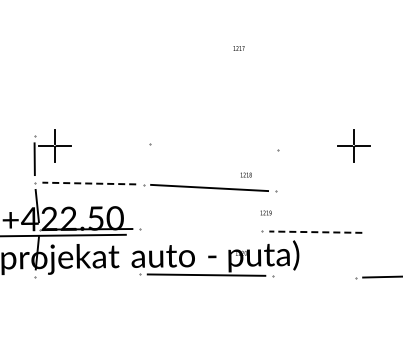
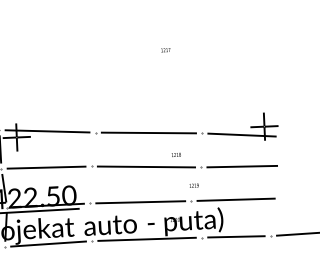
line: (91, 139) -> (46, 131), added
line: (213, 147) -> (148, 133), added
line: (325, 154) -> (241, 135), added
line: (89, 183) -> (46, 167), dashed -> solid
line: (324, 192) -> (241, 166), added
line: (200, 230) -> (140, 202), added
line: (315, 232) -> (235, 200), dashed -> solid
line: (87, 275) -> (48, 243), added
line: (314, 276) -> (236, 236), added

